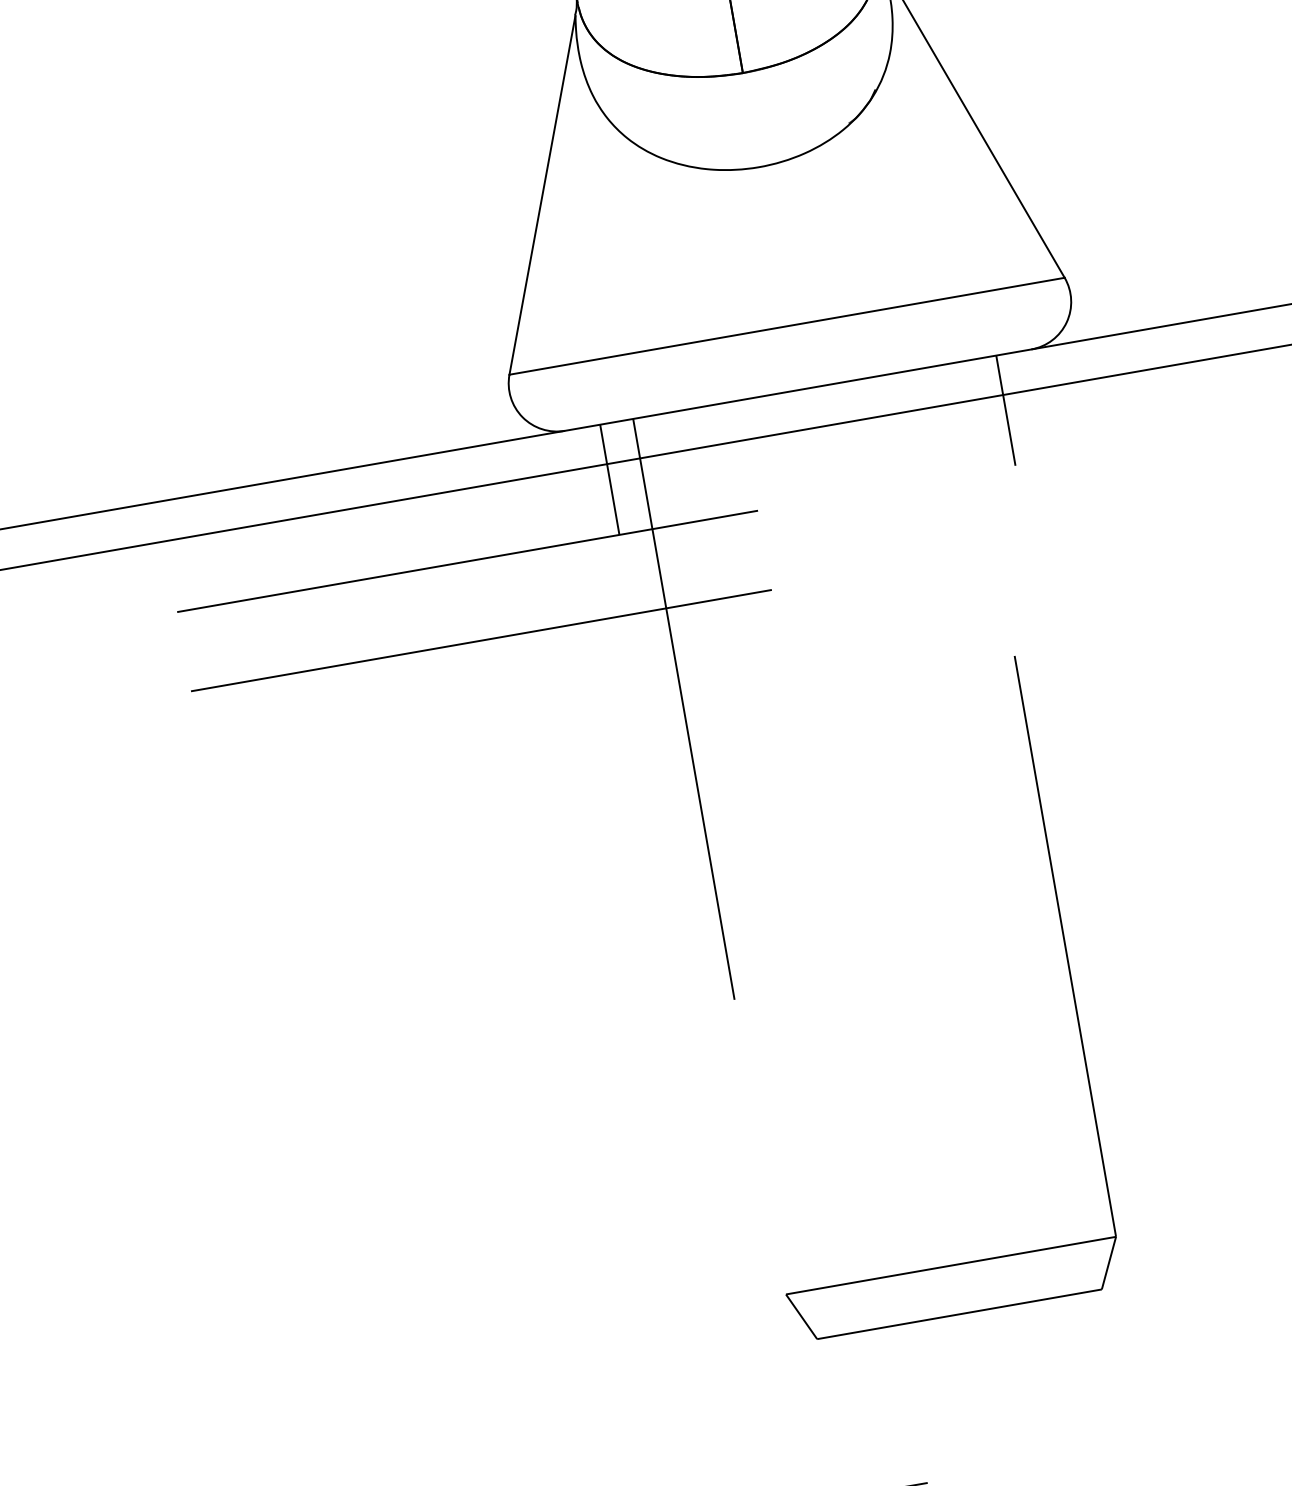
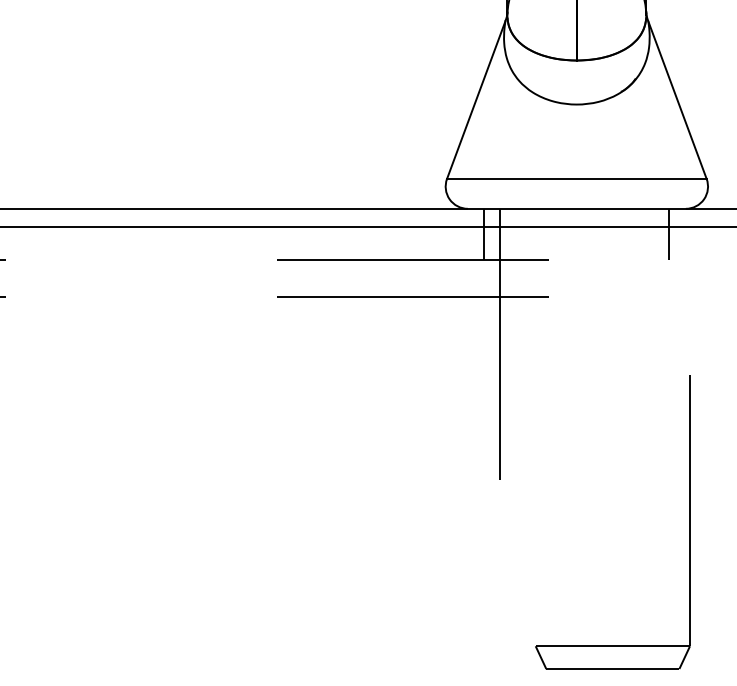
part: (1068, 972) -> (689, 522), moved

